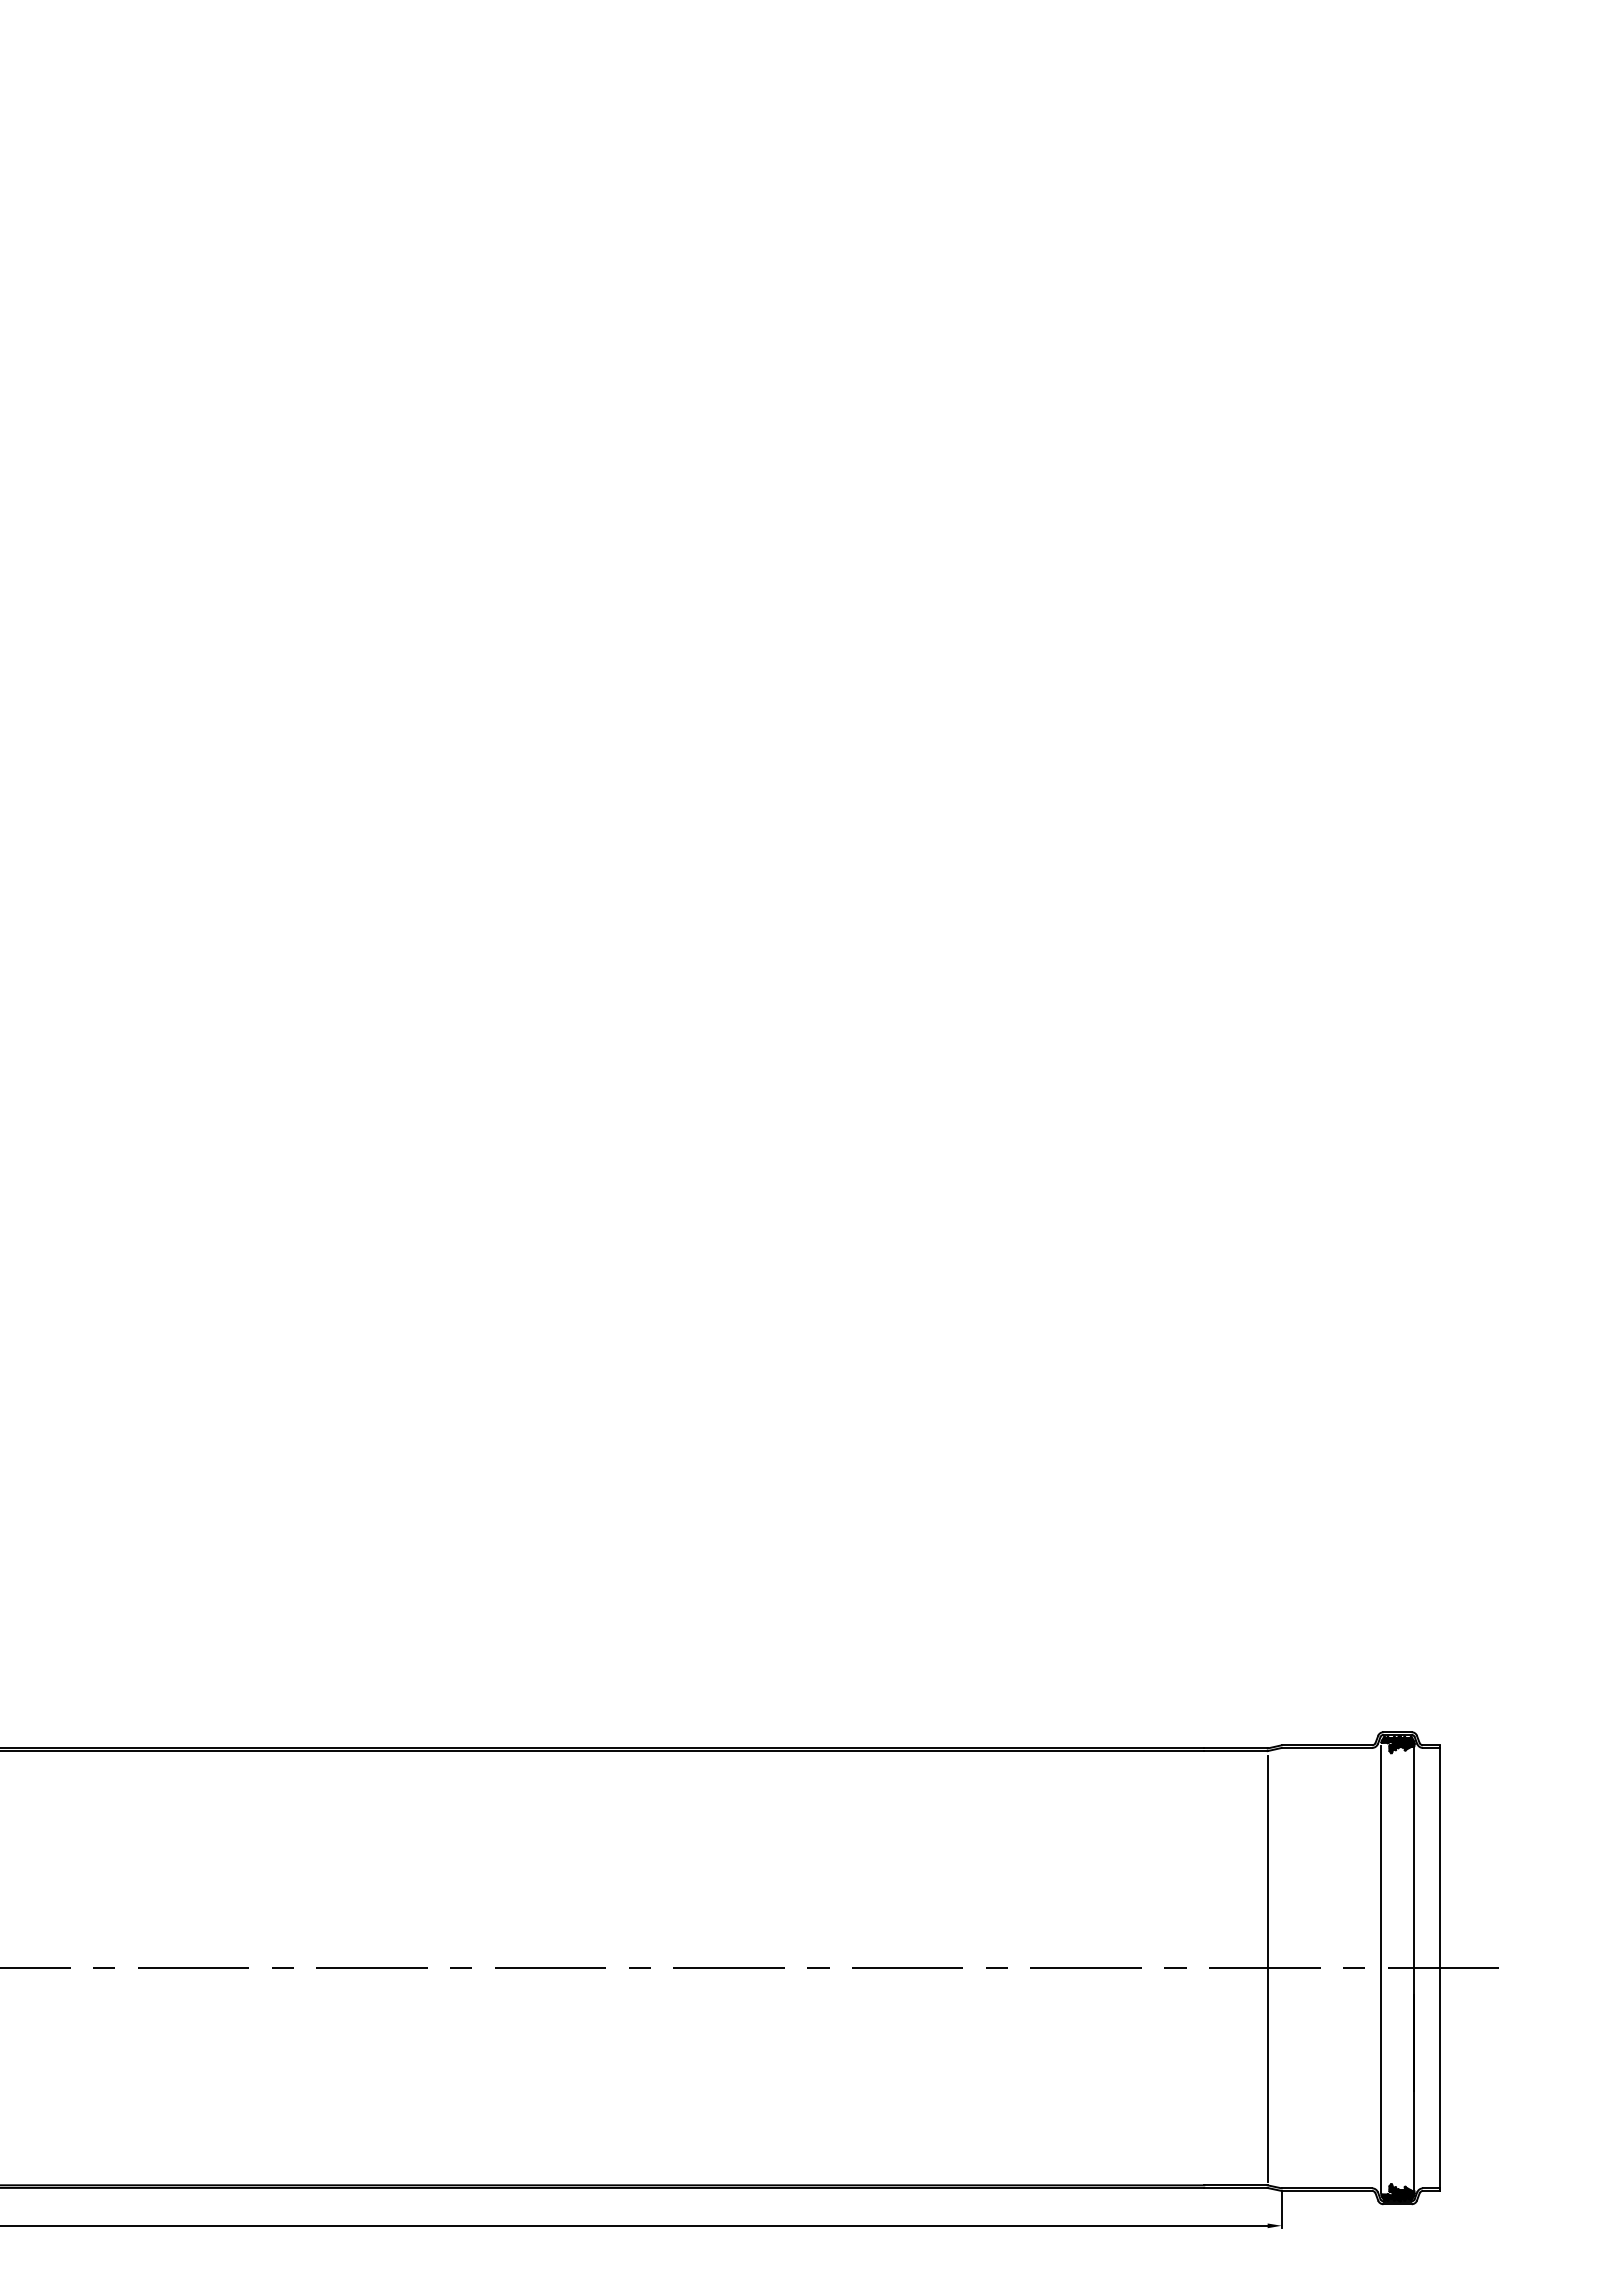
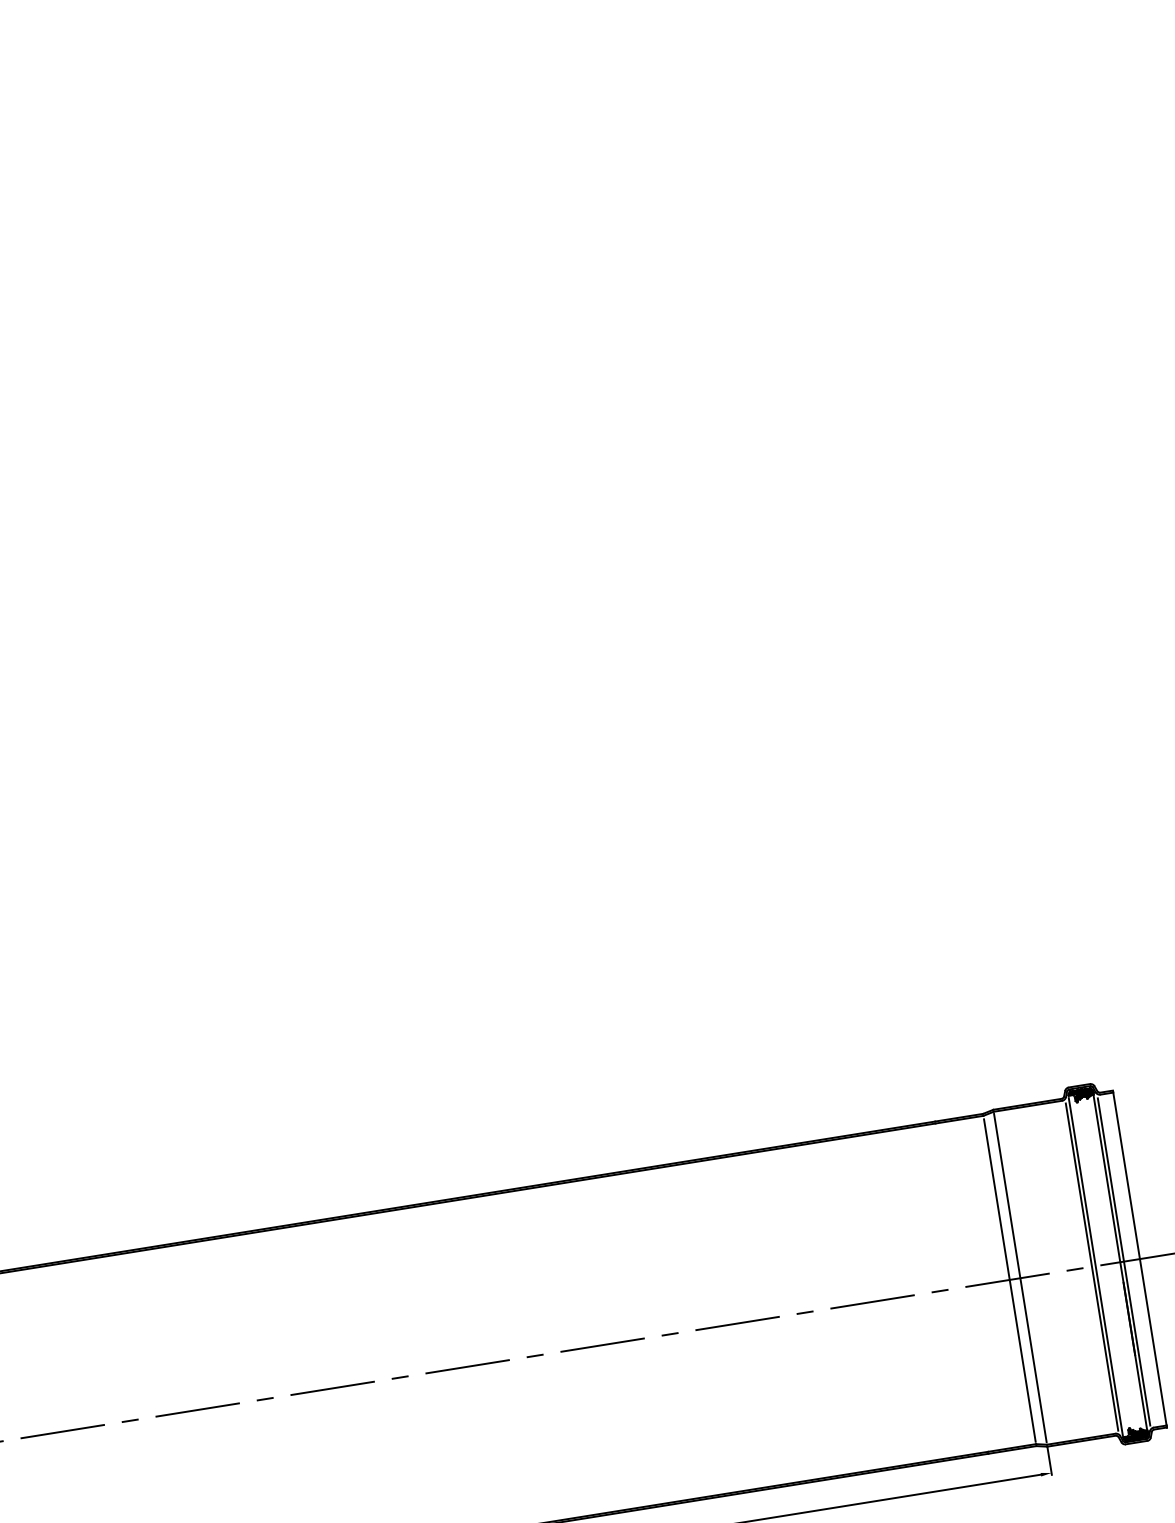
line: (1281, 1967) -> (1020, 1277), added
line: (1376, 1968) -> (1092, 1267), added
line: (1418, 1968) -> (1123, 1261), added

